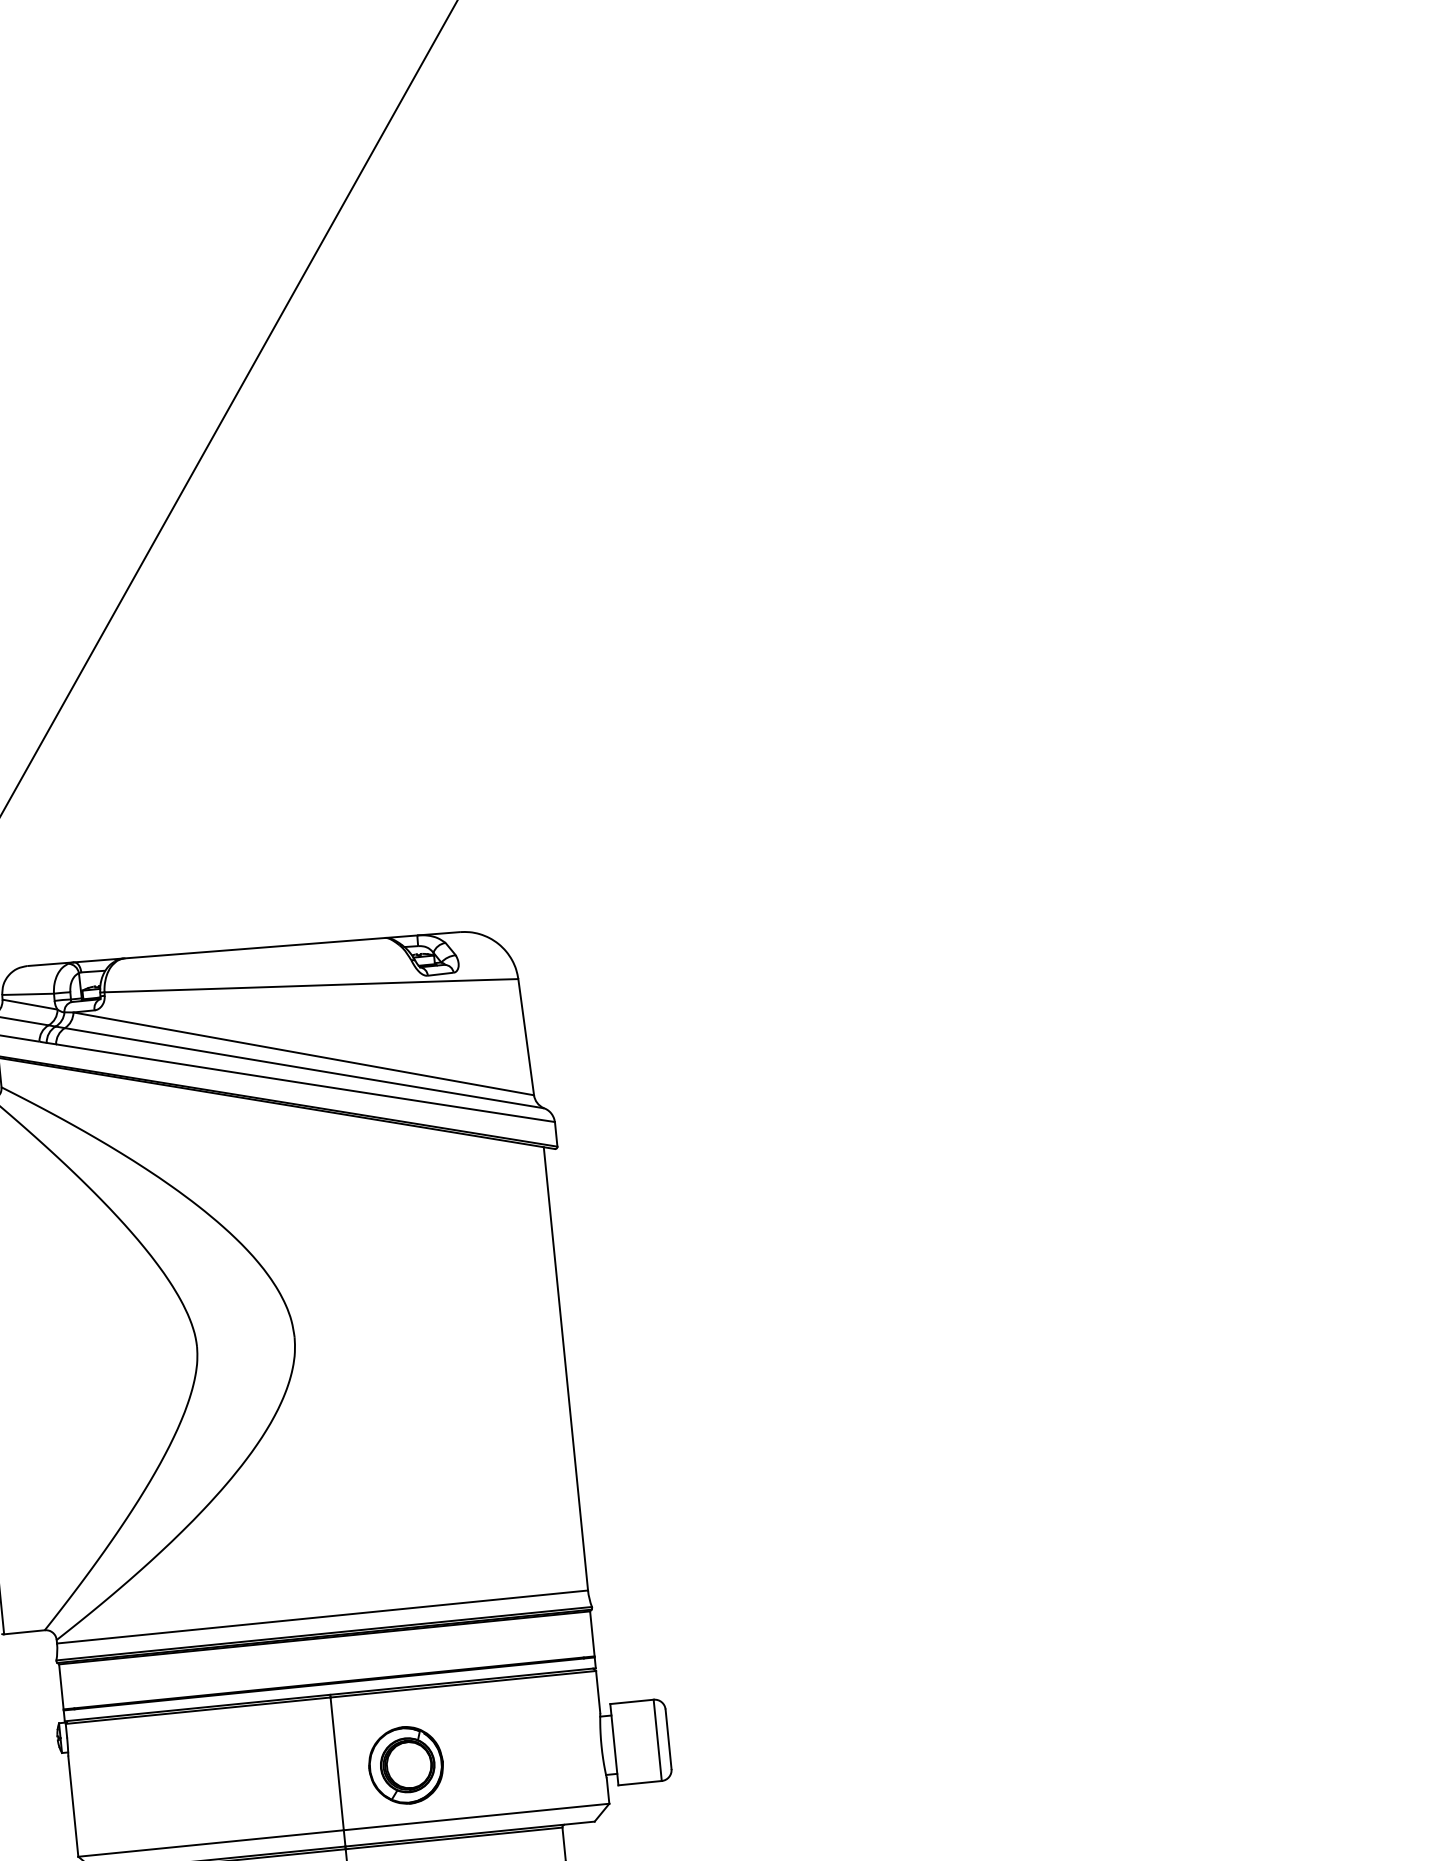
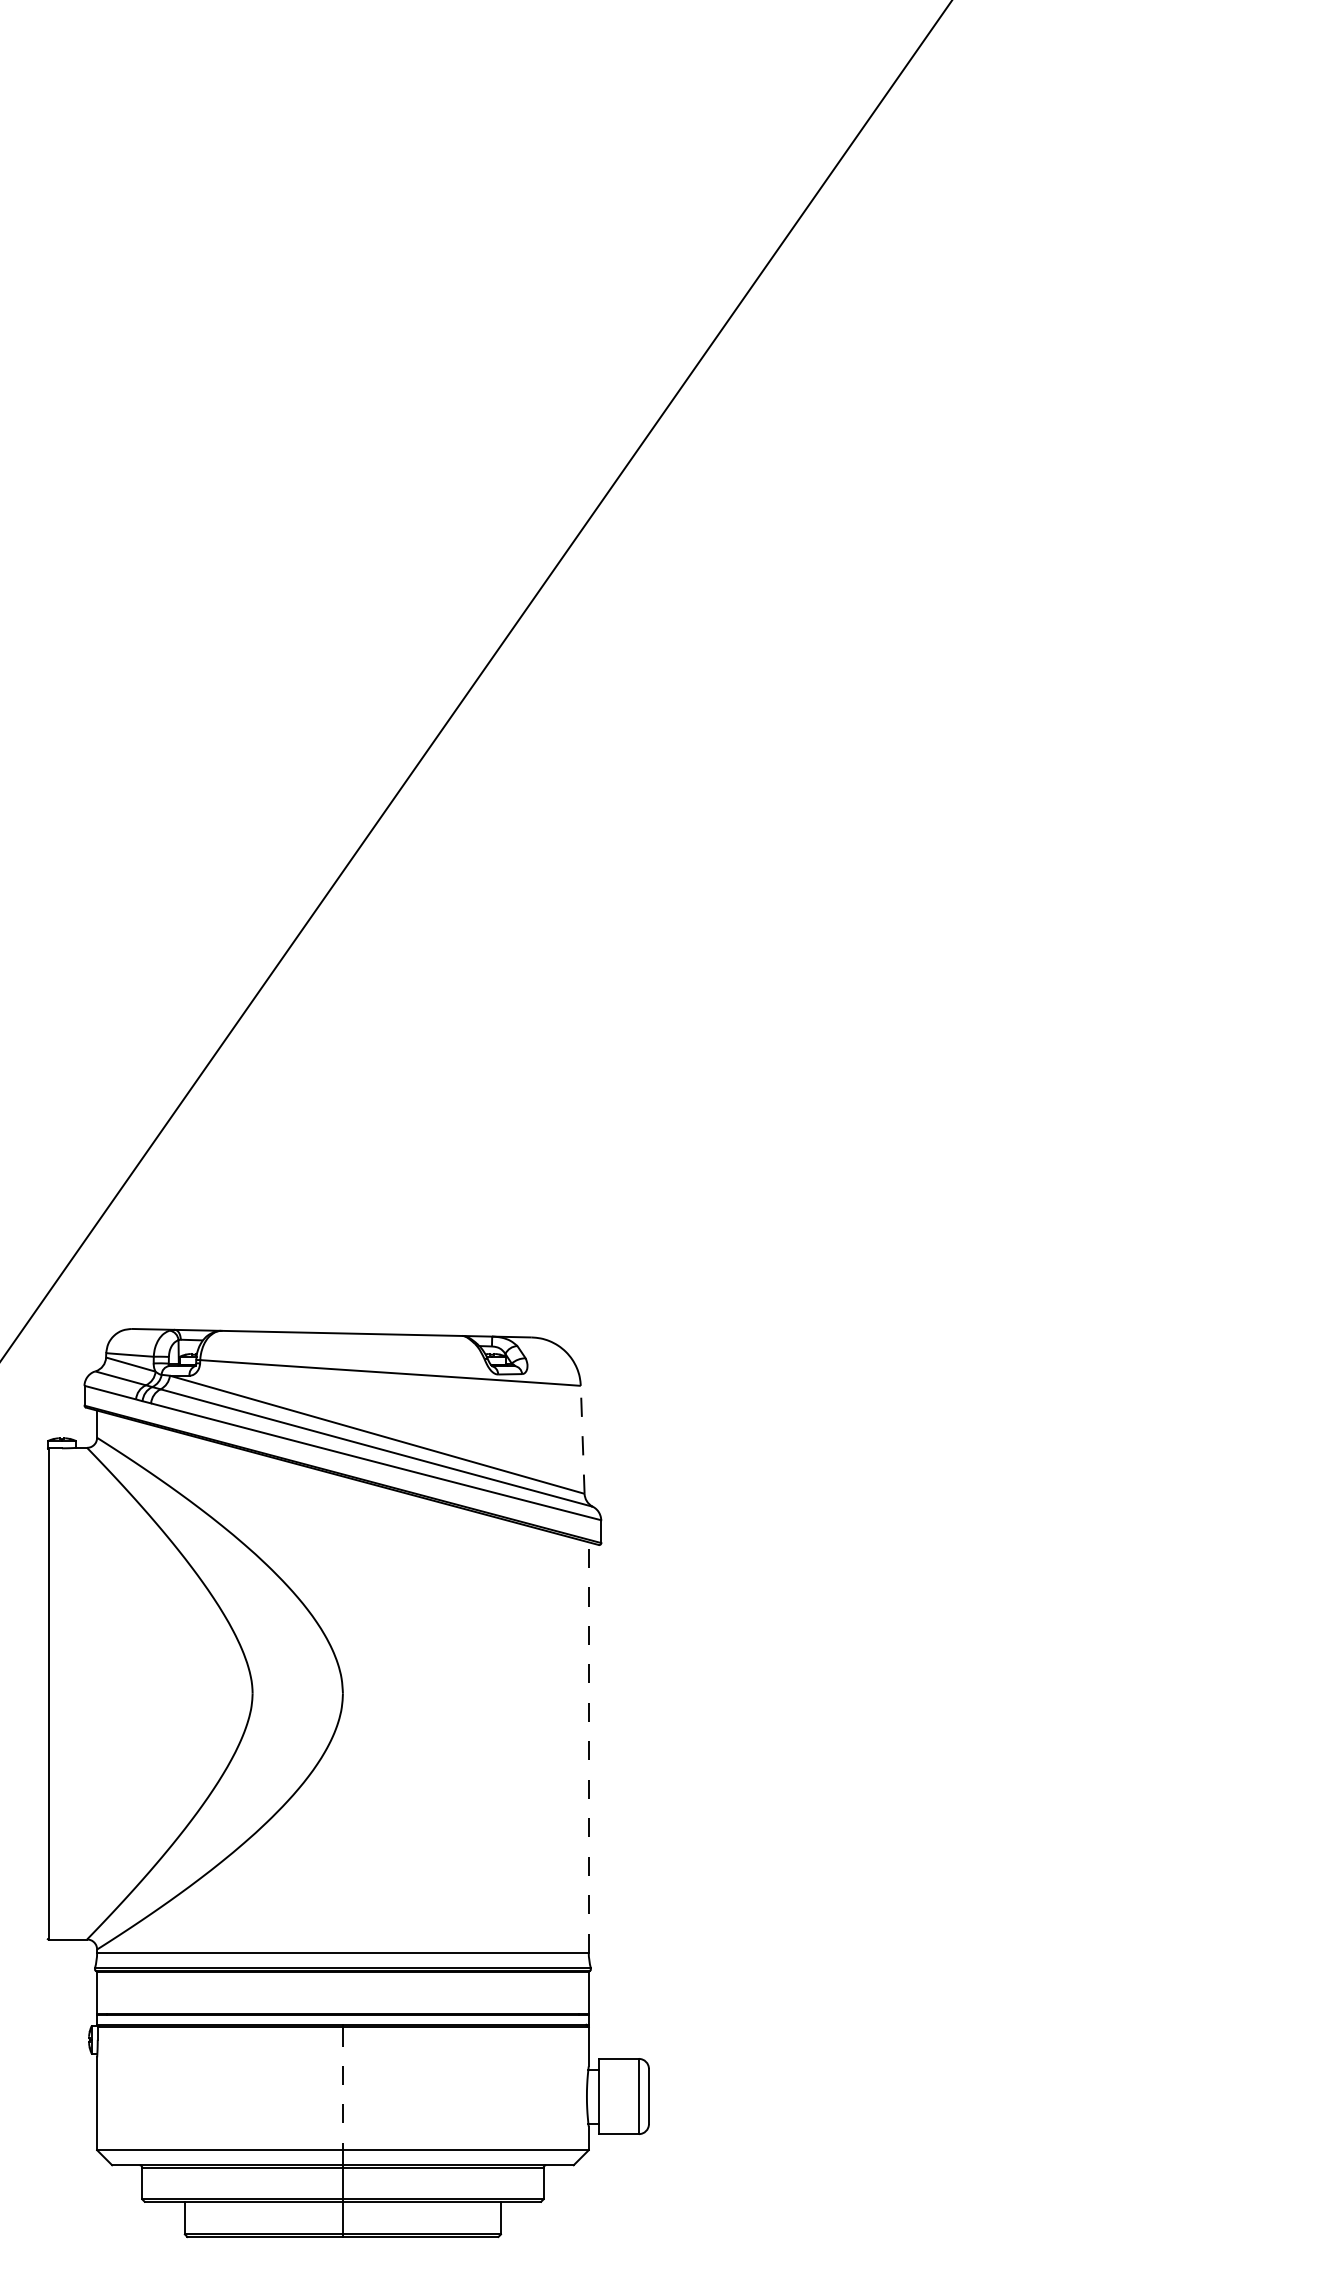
line: (525, 1036) -> (582, 1439), solid -> dashed
line: (565, 1368) -> (588, 1747), solid -> dashed
line: (336, 1764) -> (342, 2089), solid -> dashed
part: (405, 1765) -> (405, 2096), removed

